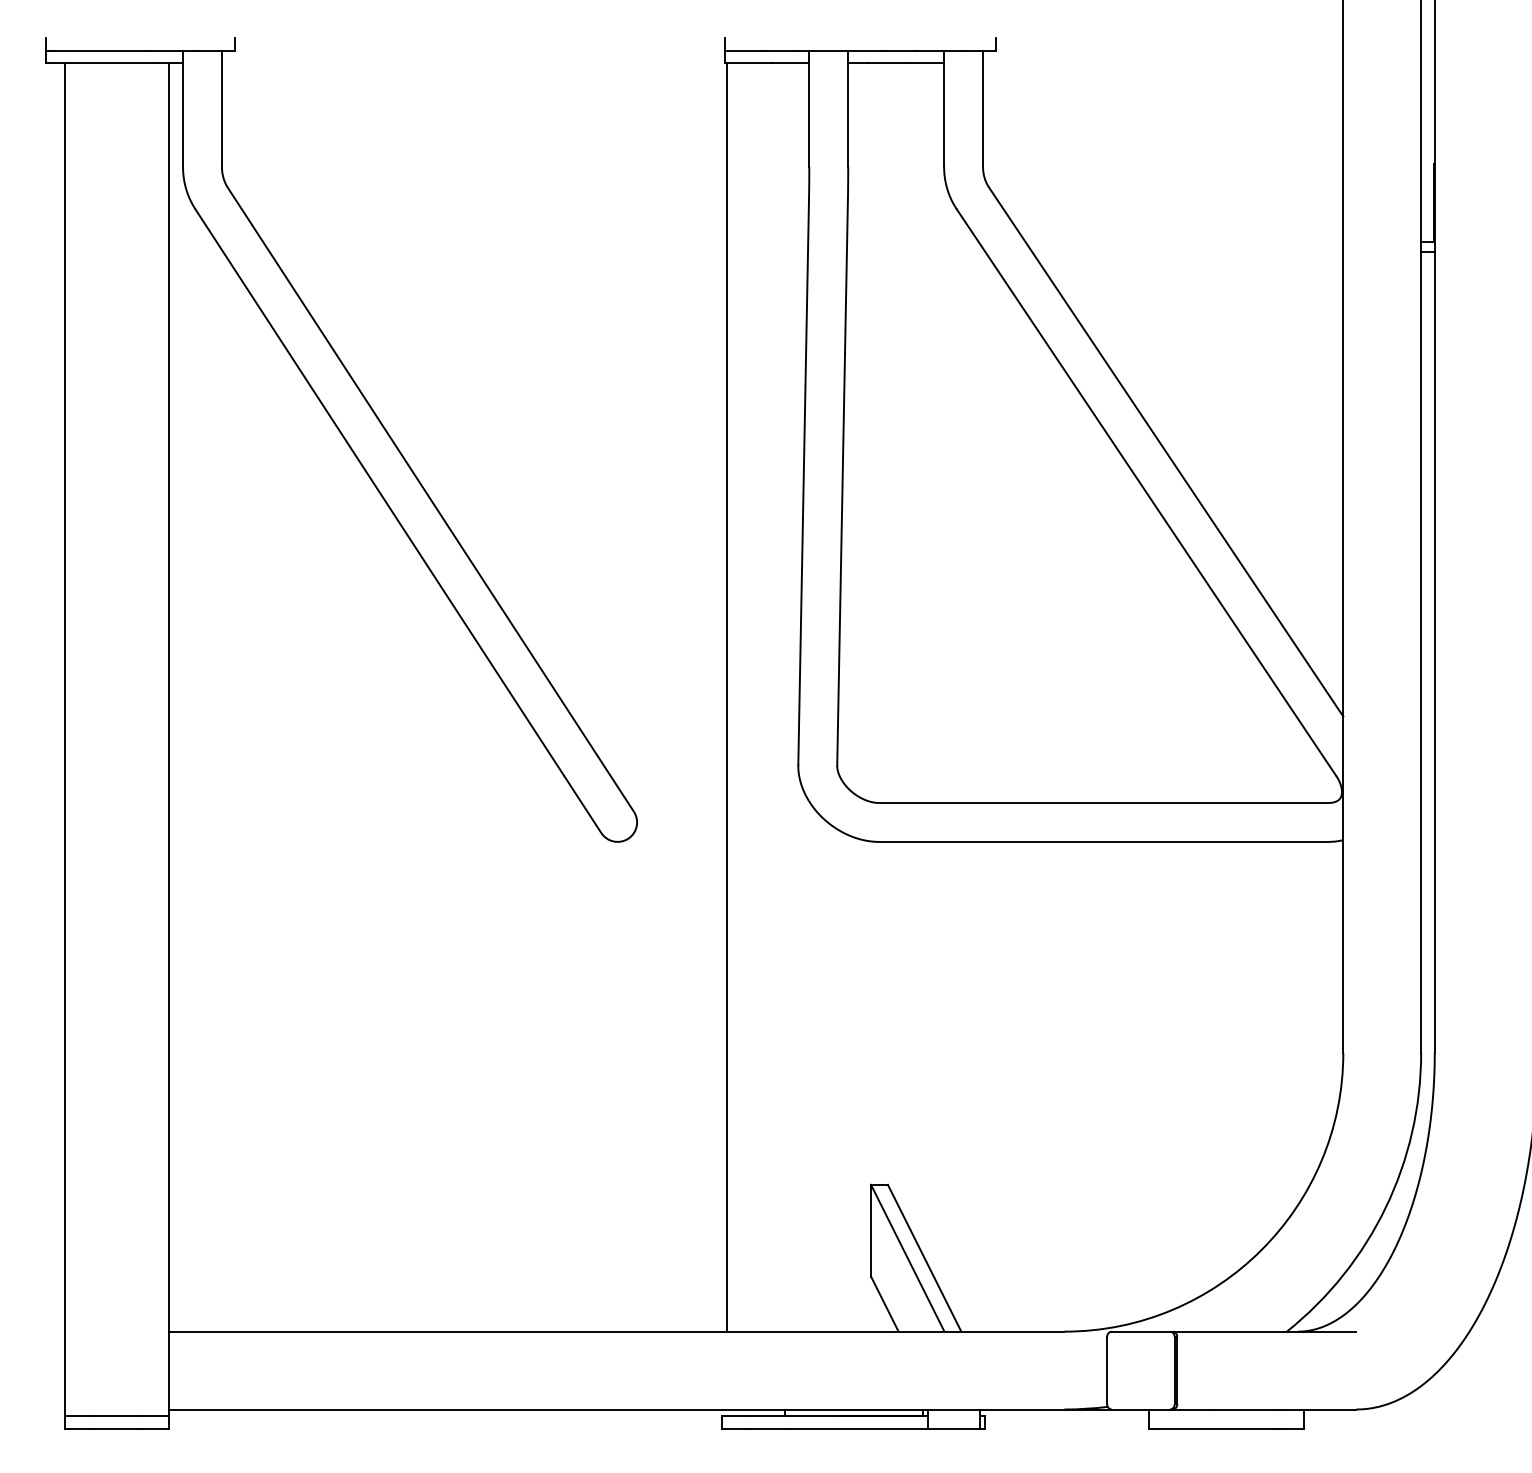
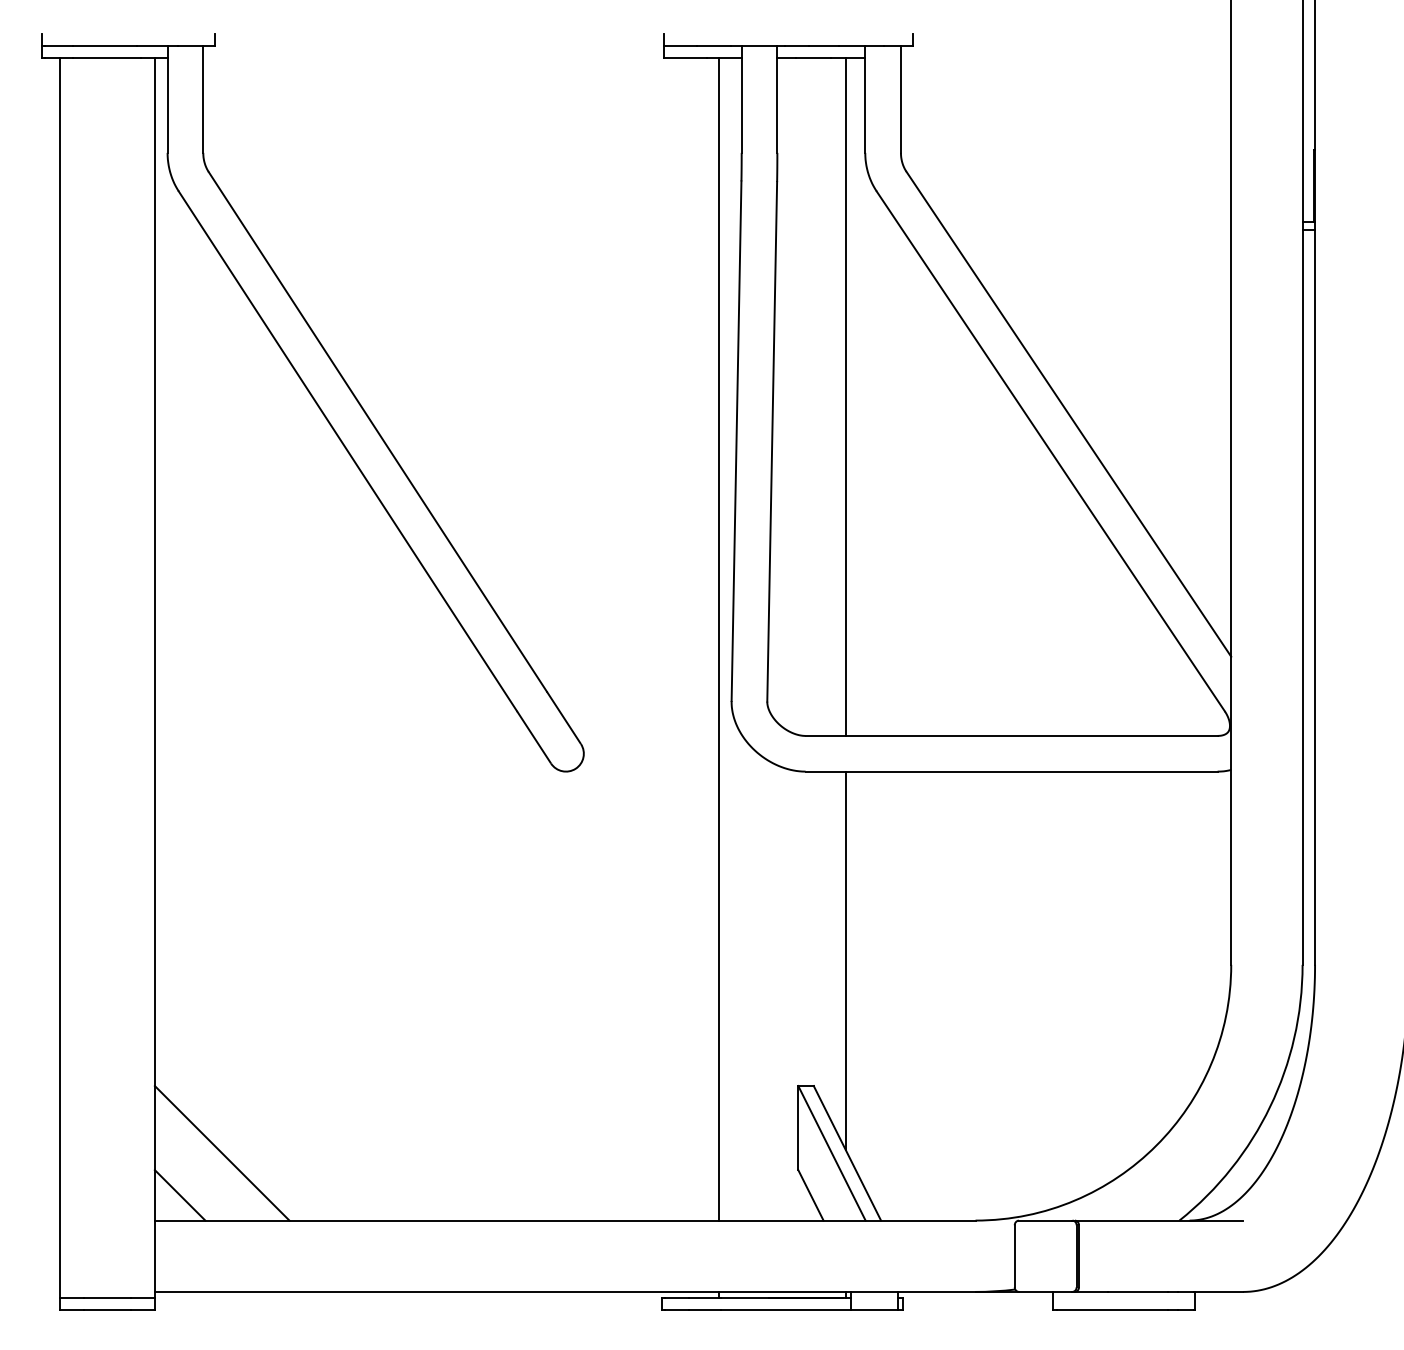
line: (922, 432) -> (845, 396), added
line: (726, 697) -> (718, 639), moved
line: (922, 1047) -> (845, 960), added
line: (242, 1257) -> (222, 1152), added
line: (196, 1303) -> (179, 1194), added

